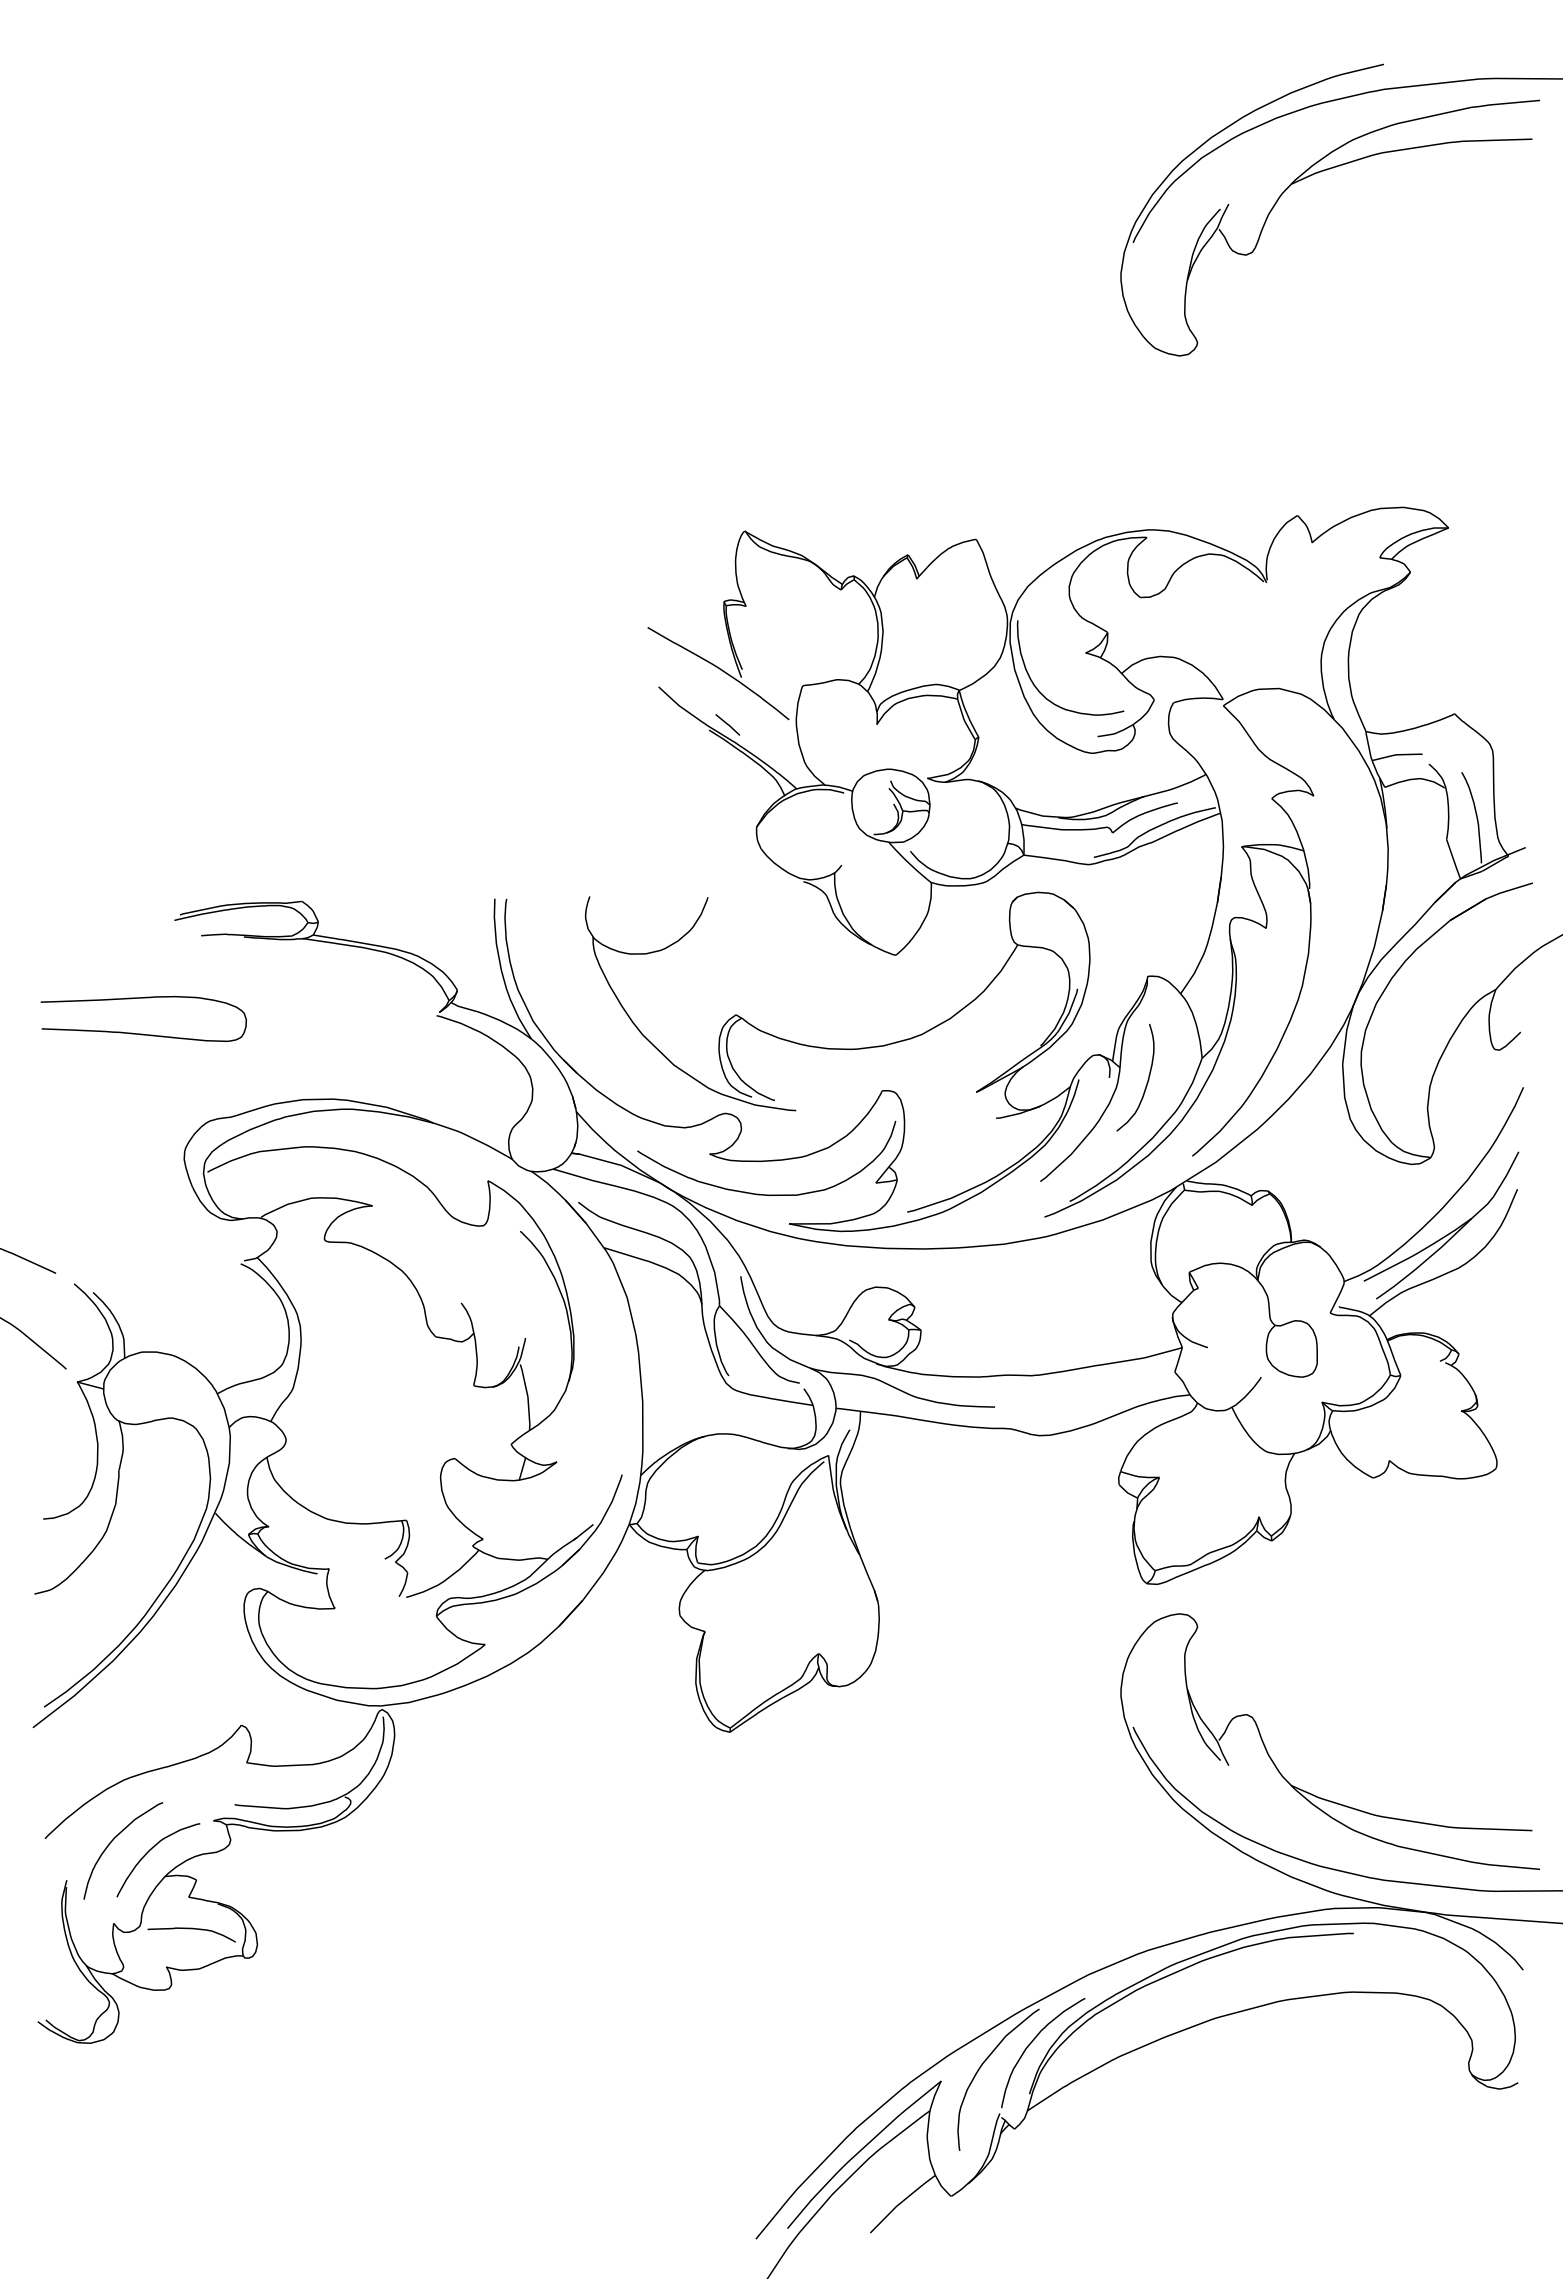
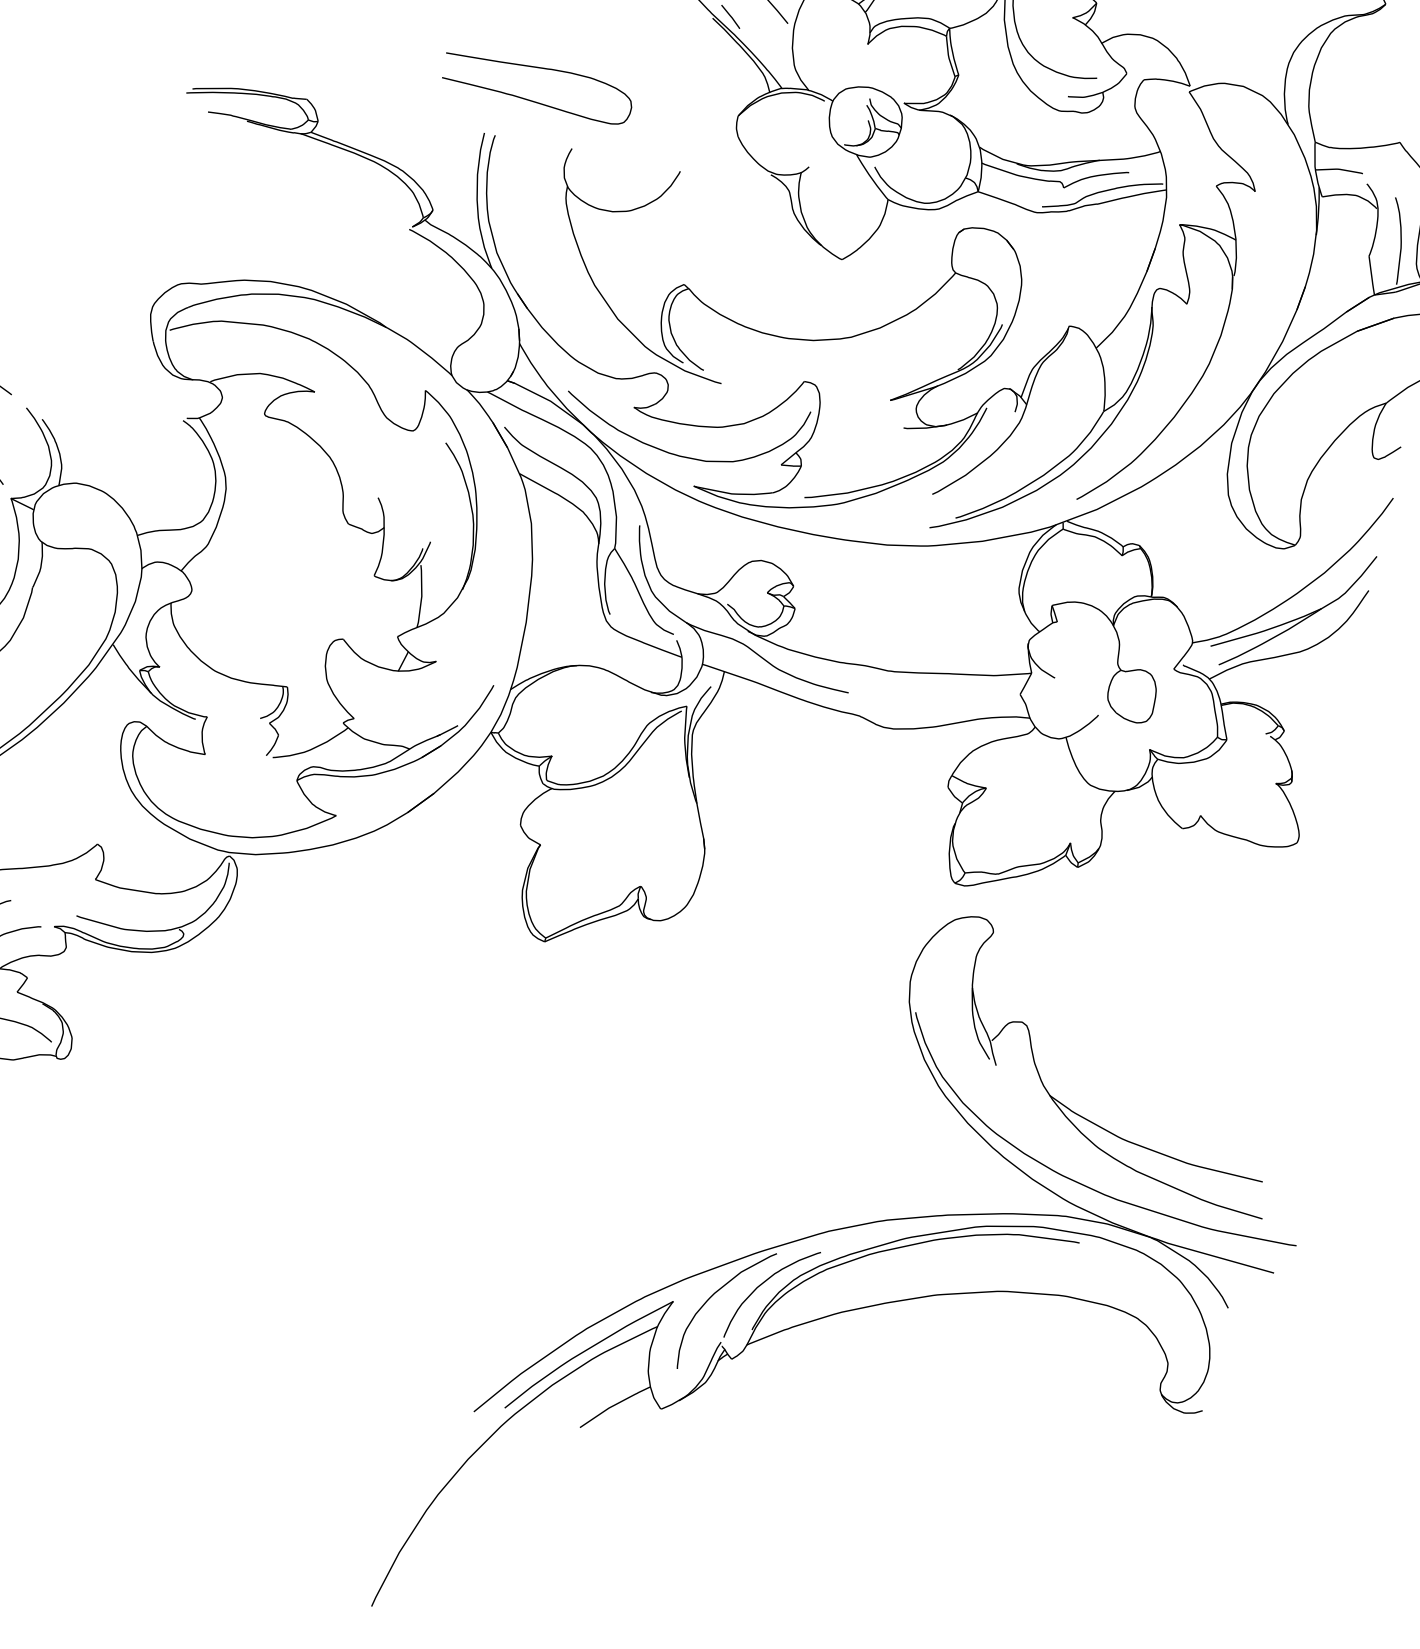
curve: (142, 1033) -> (533, 100), moved
curve: (1147, 1079) -> (1049, 420), removed

